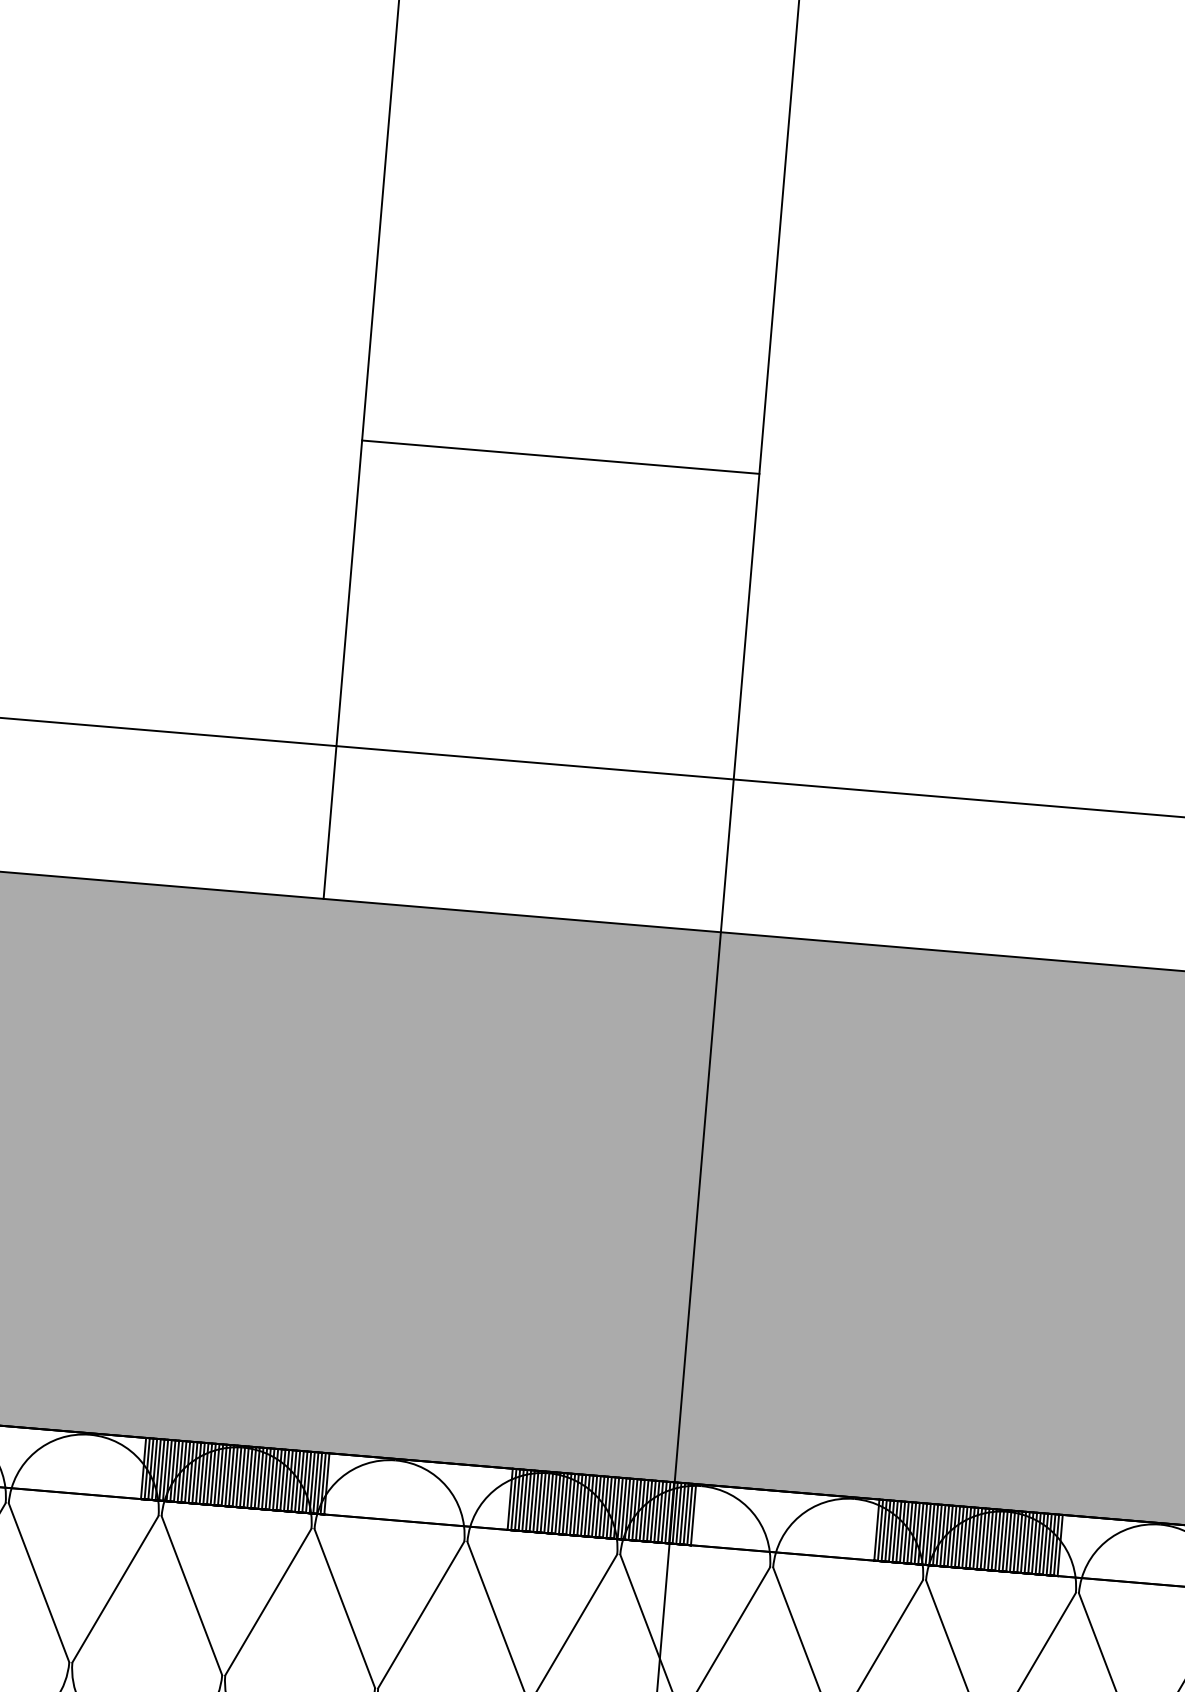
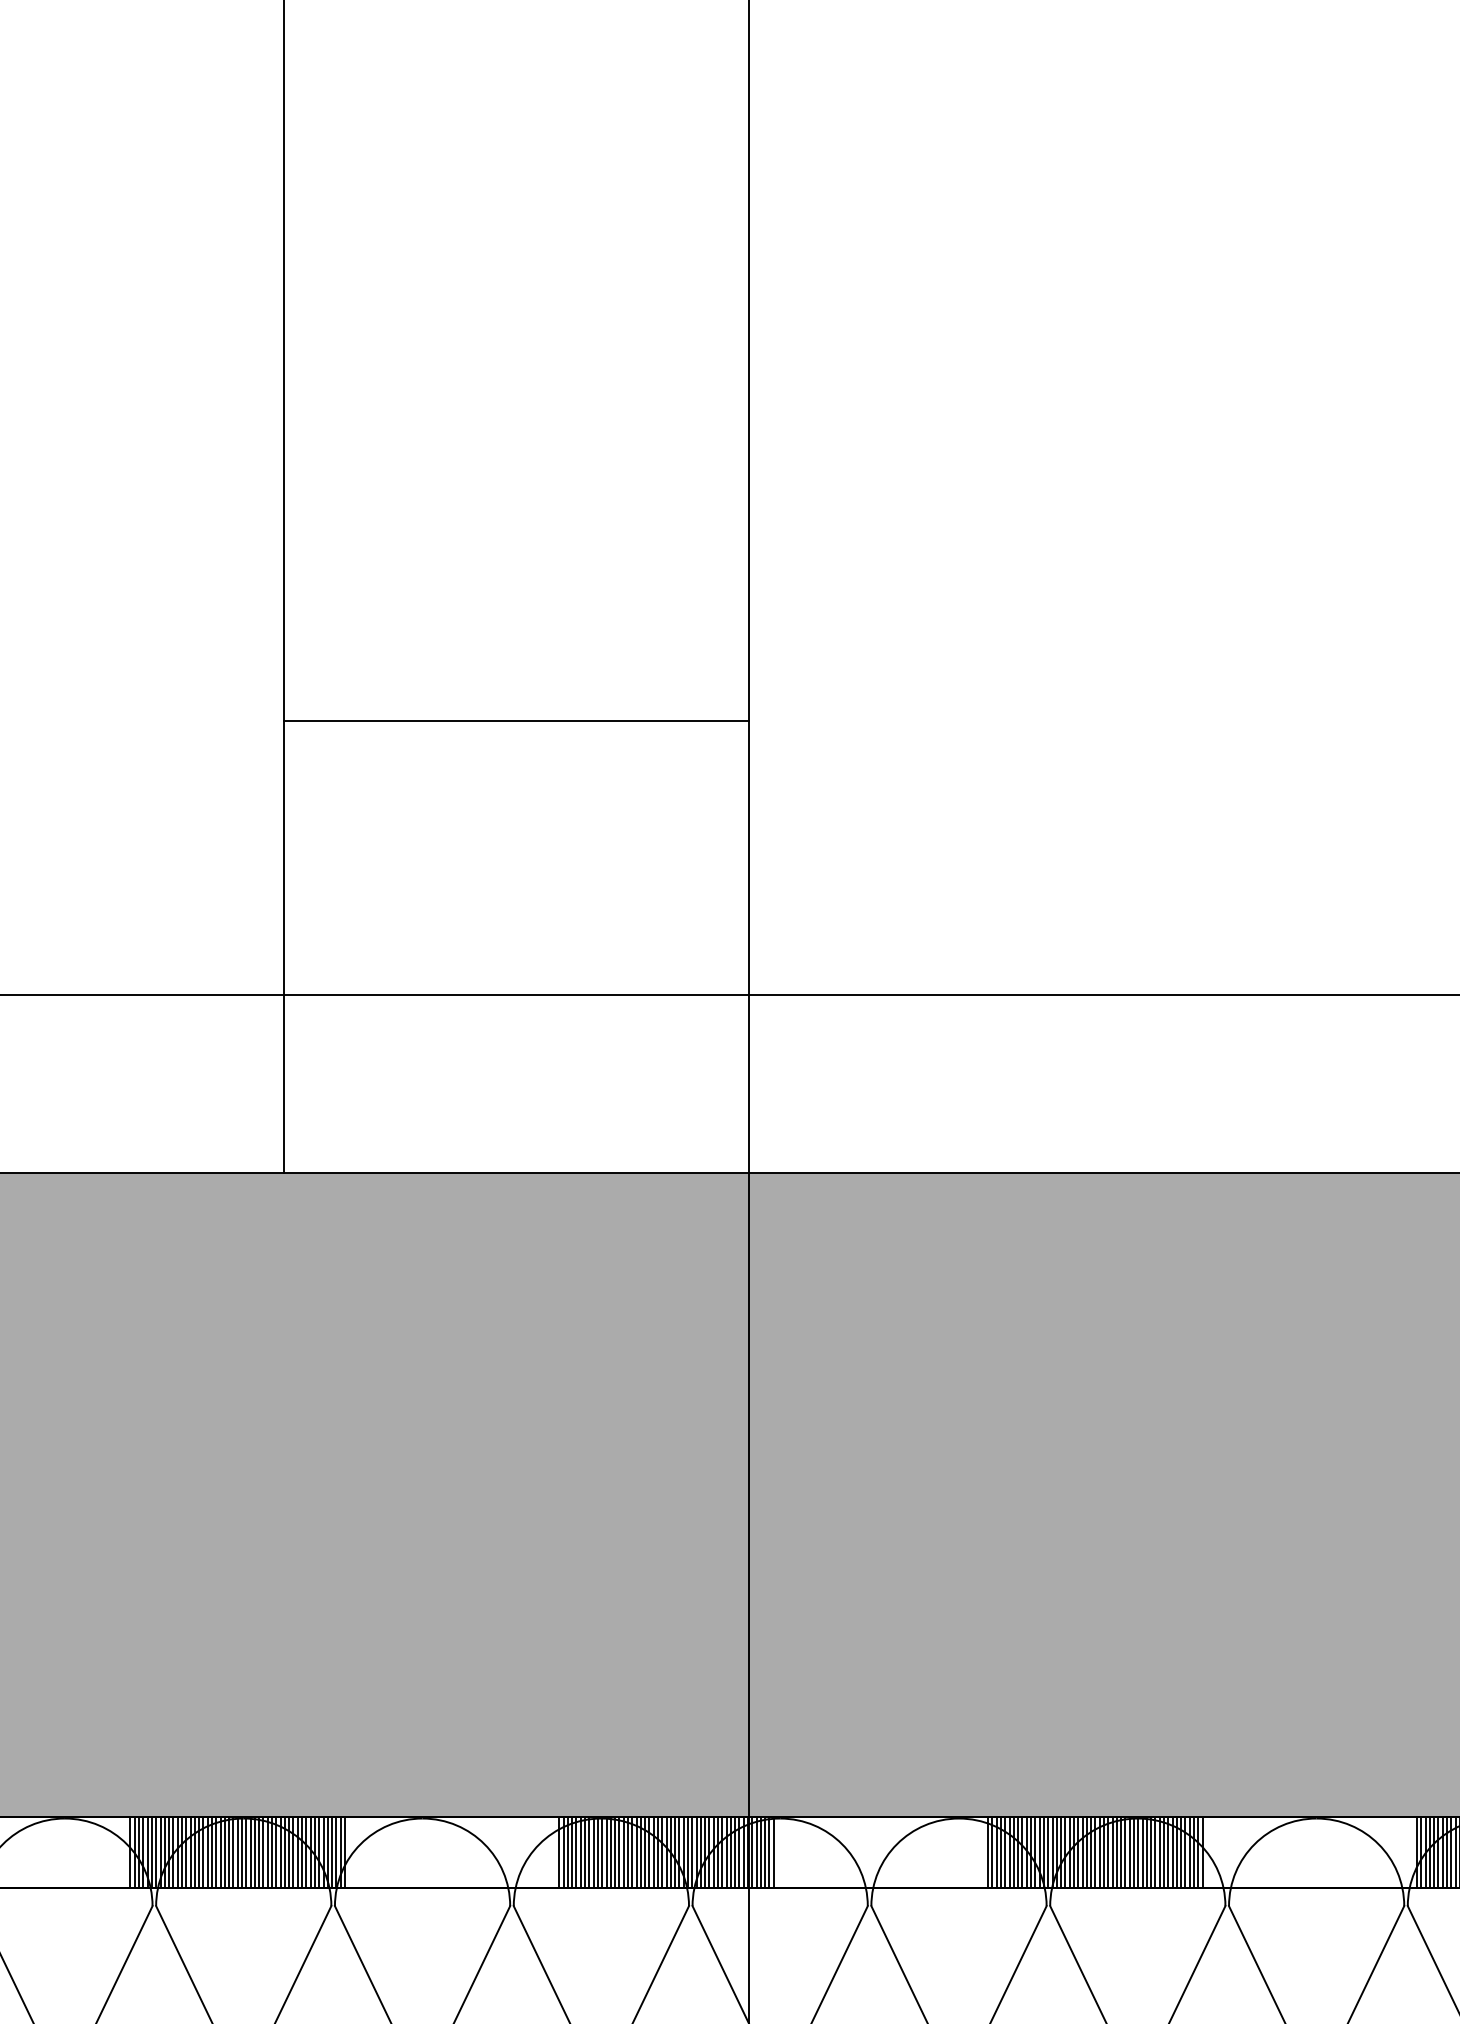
line: (560, 457) -> (516, 721), moved

